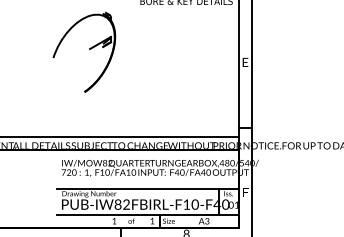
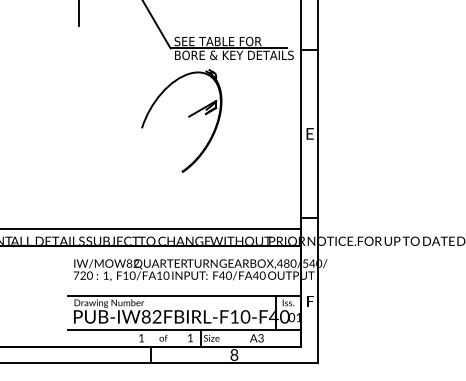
part: (89, 49) -> (188, 117), moved

